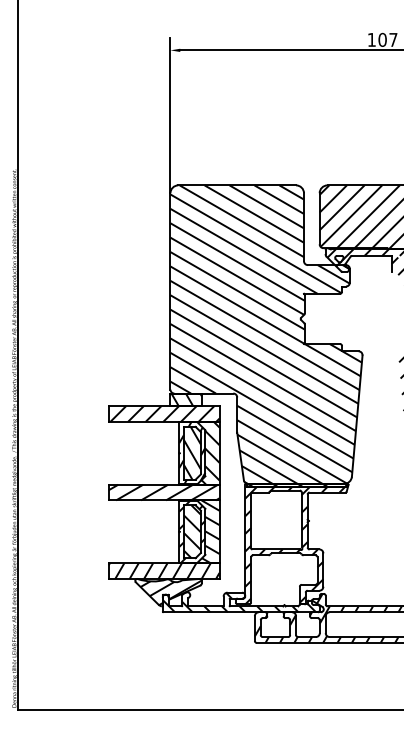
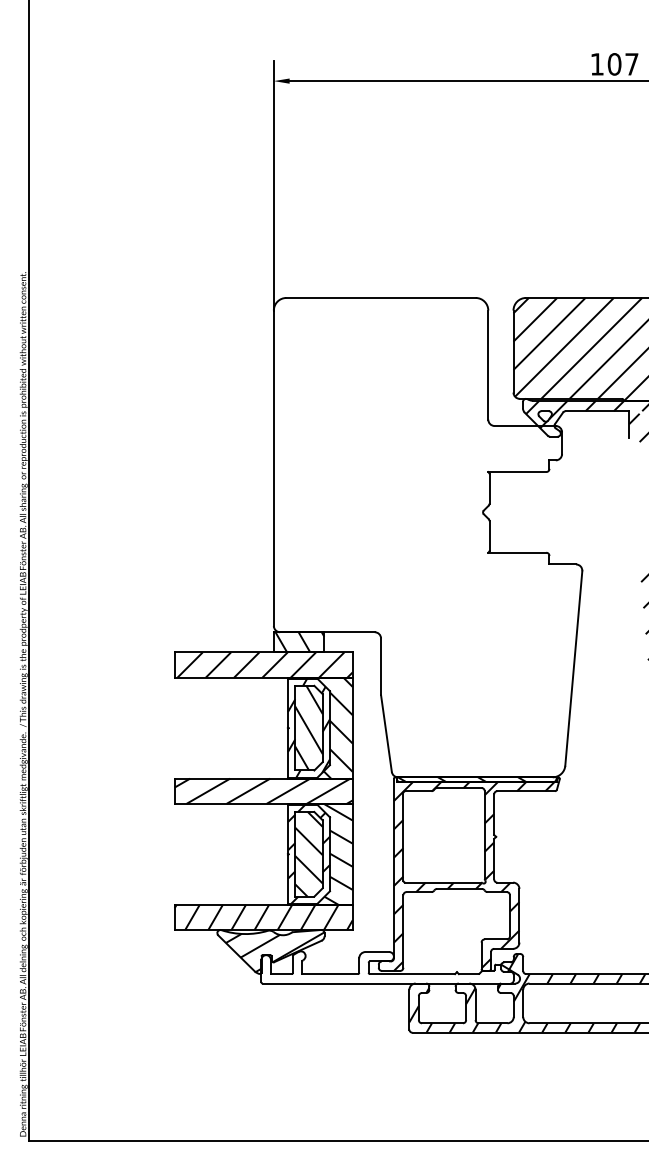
hatch: (265, 334) -> (426, 537), removed
hatch: (239, 602) -> (384, 967), removed

